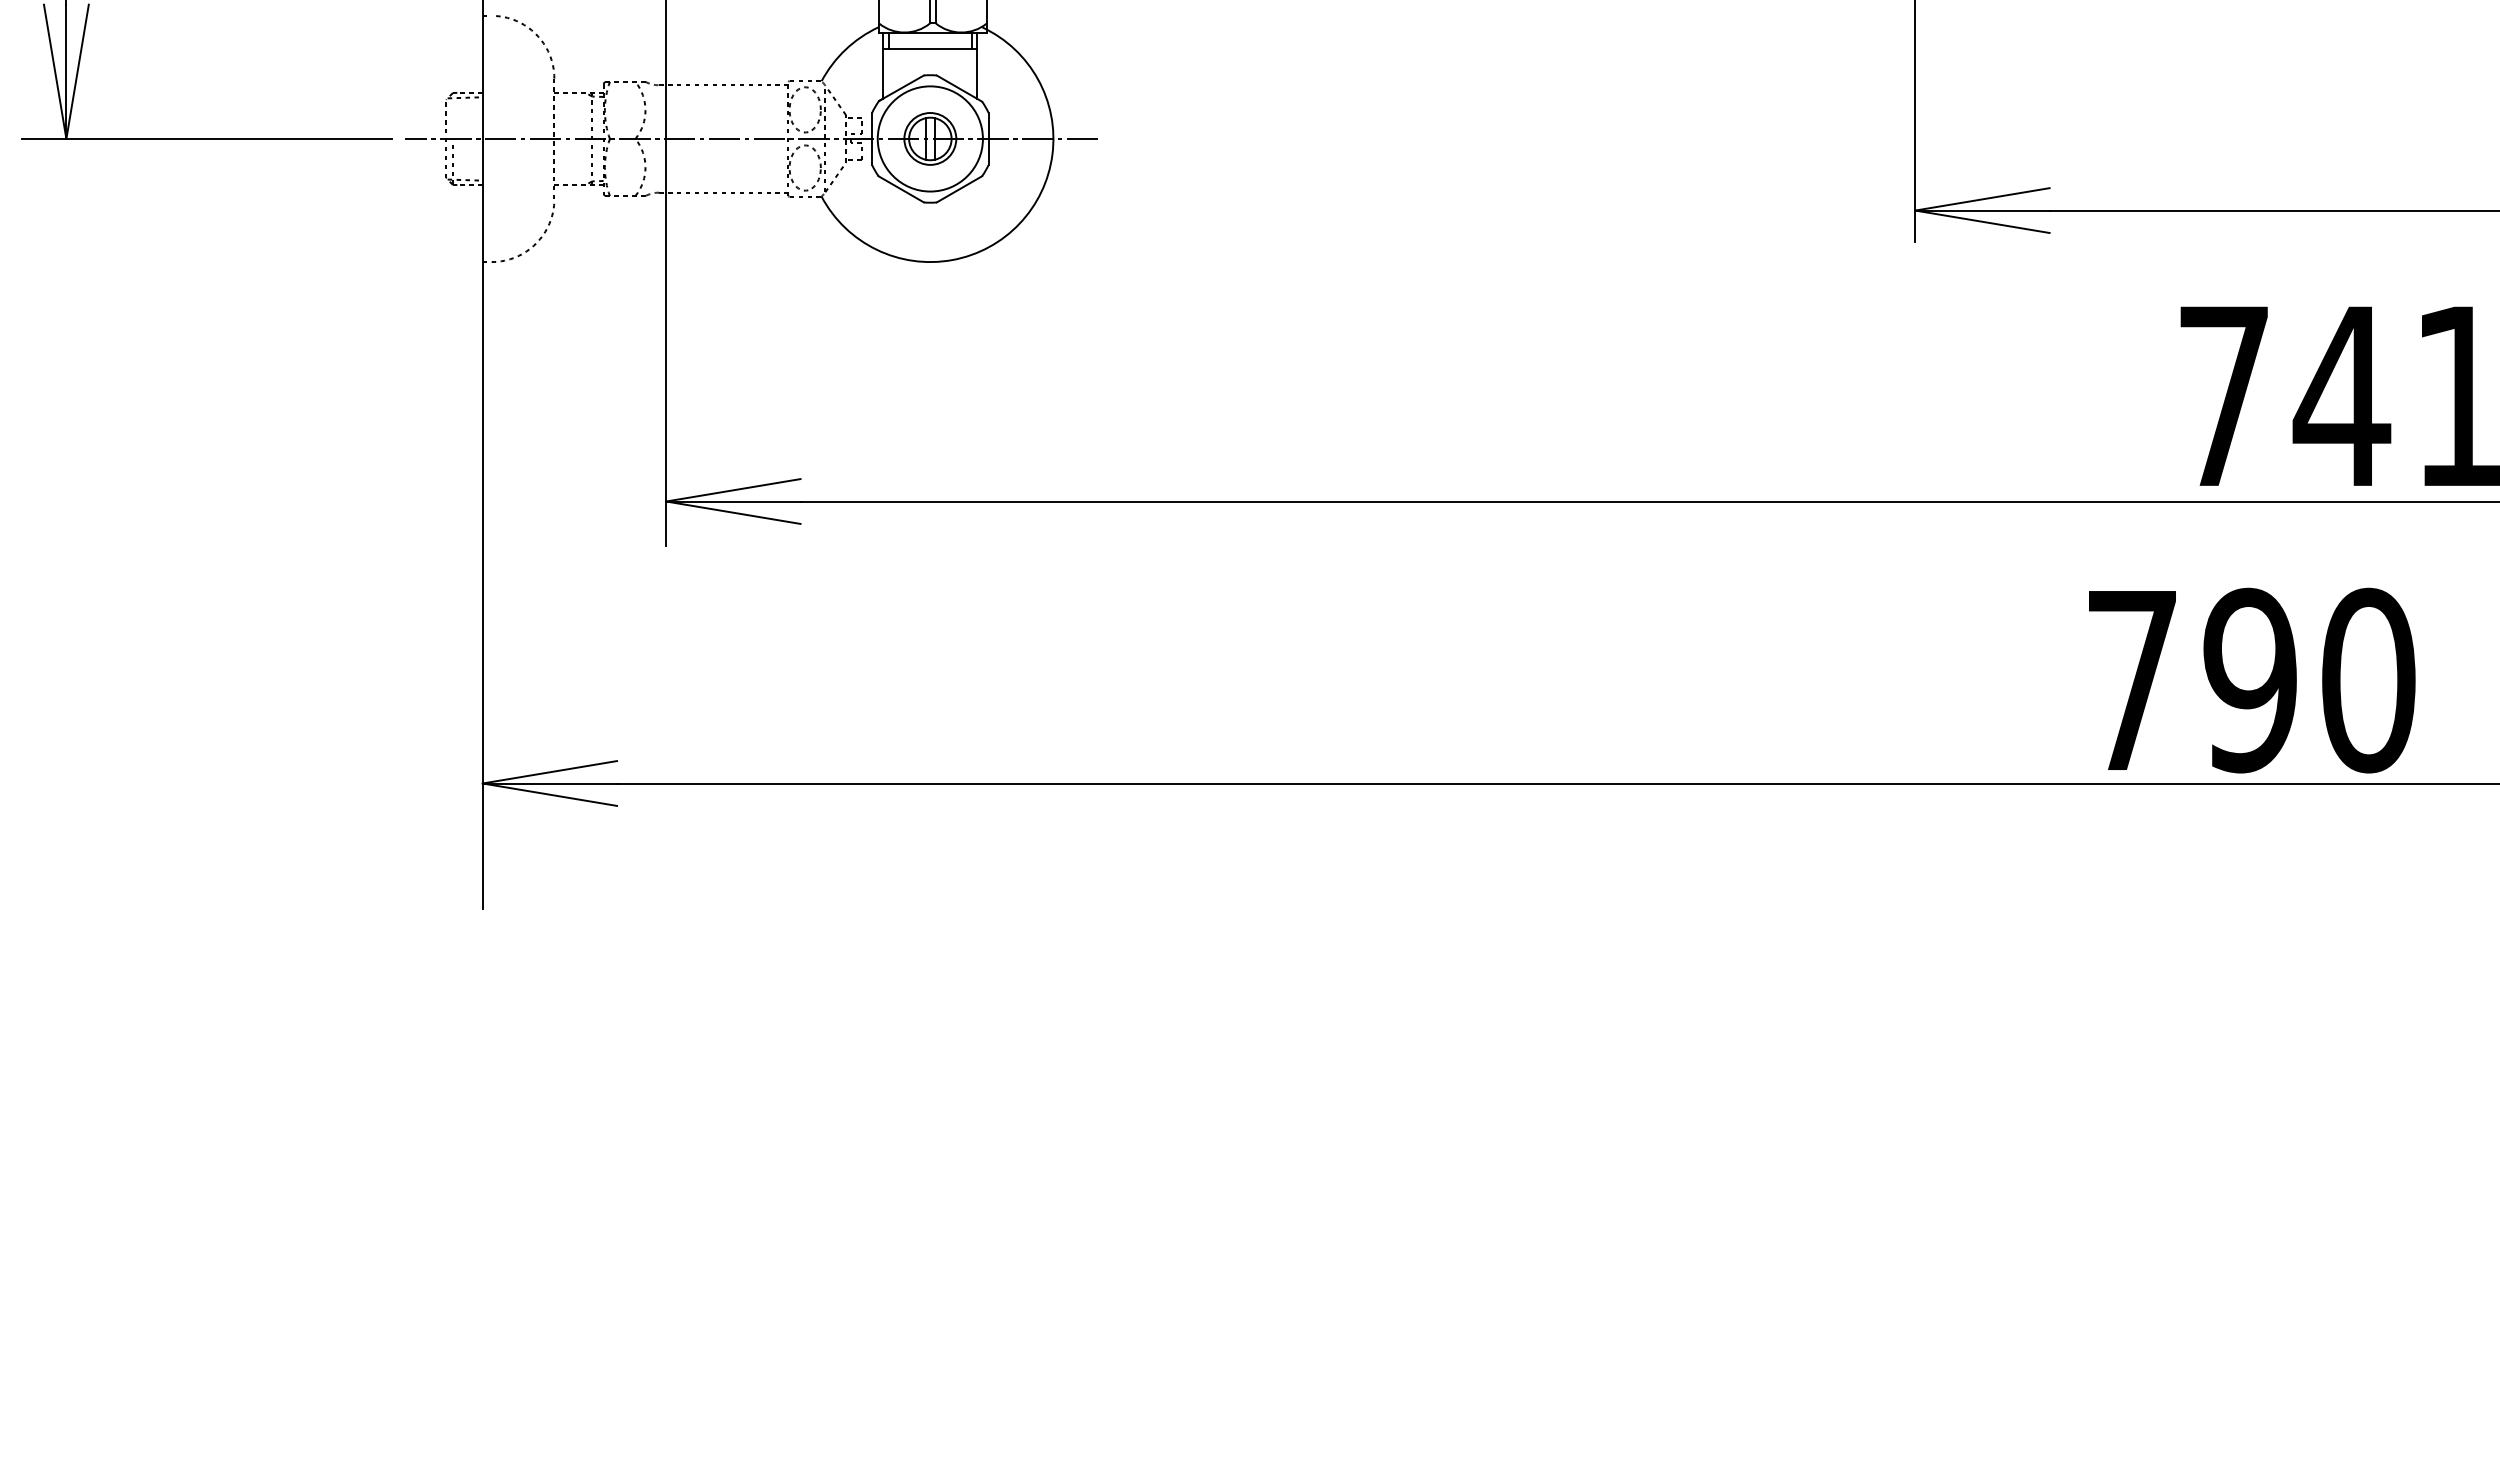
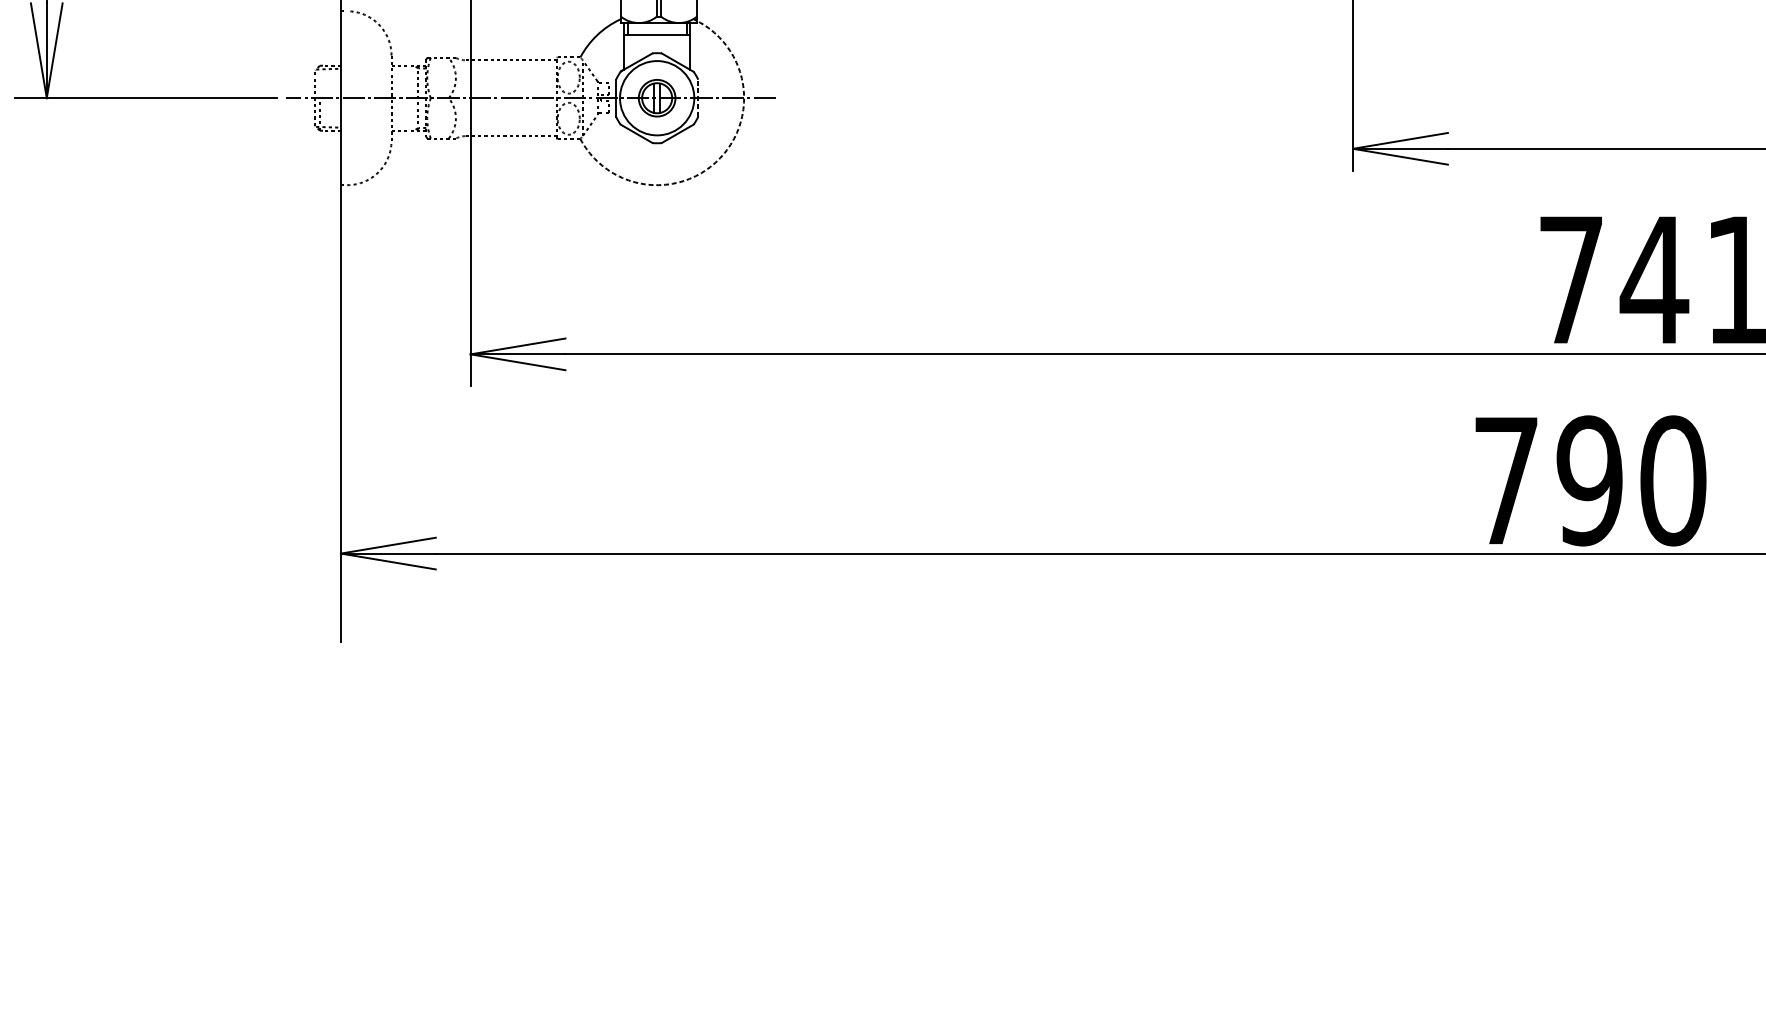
line: (988, 138) -> (698, 97), solid -> dashed
arc: (1019, 223) -> (720, 157), solid -> dashed

